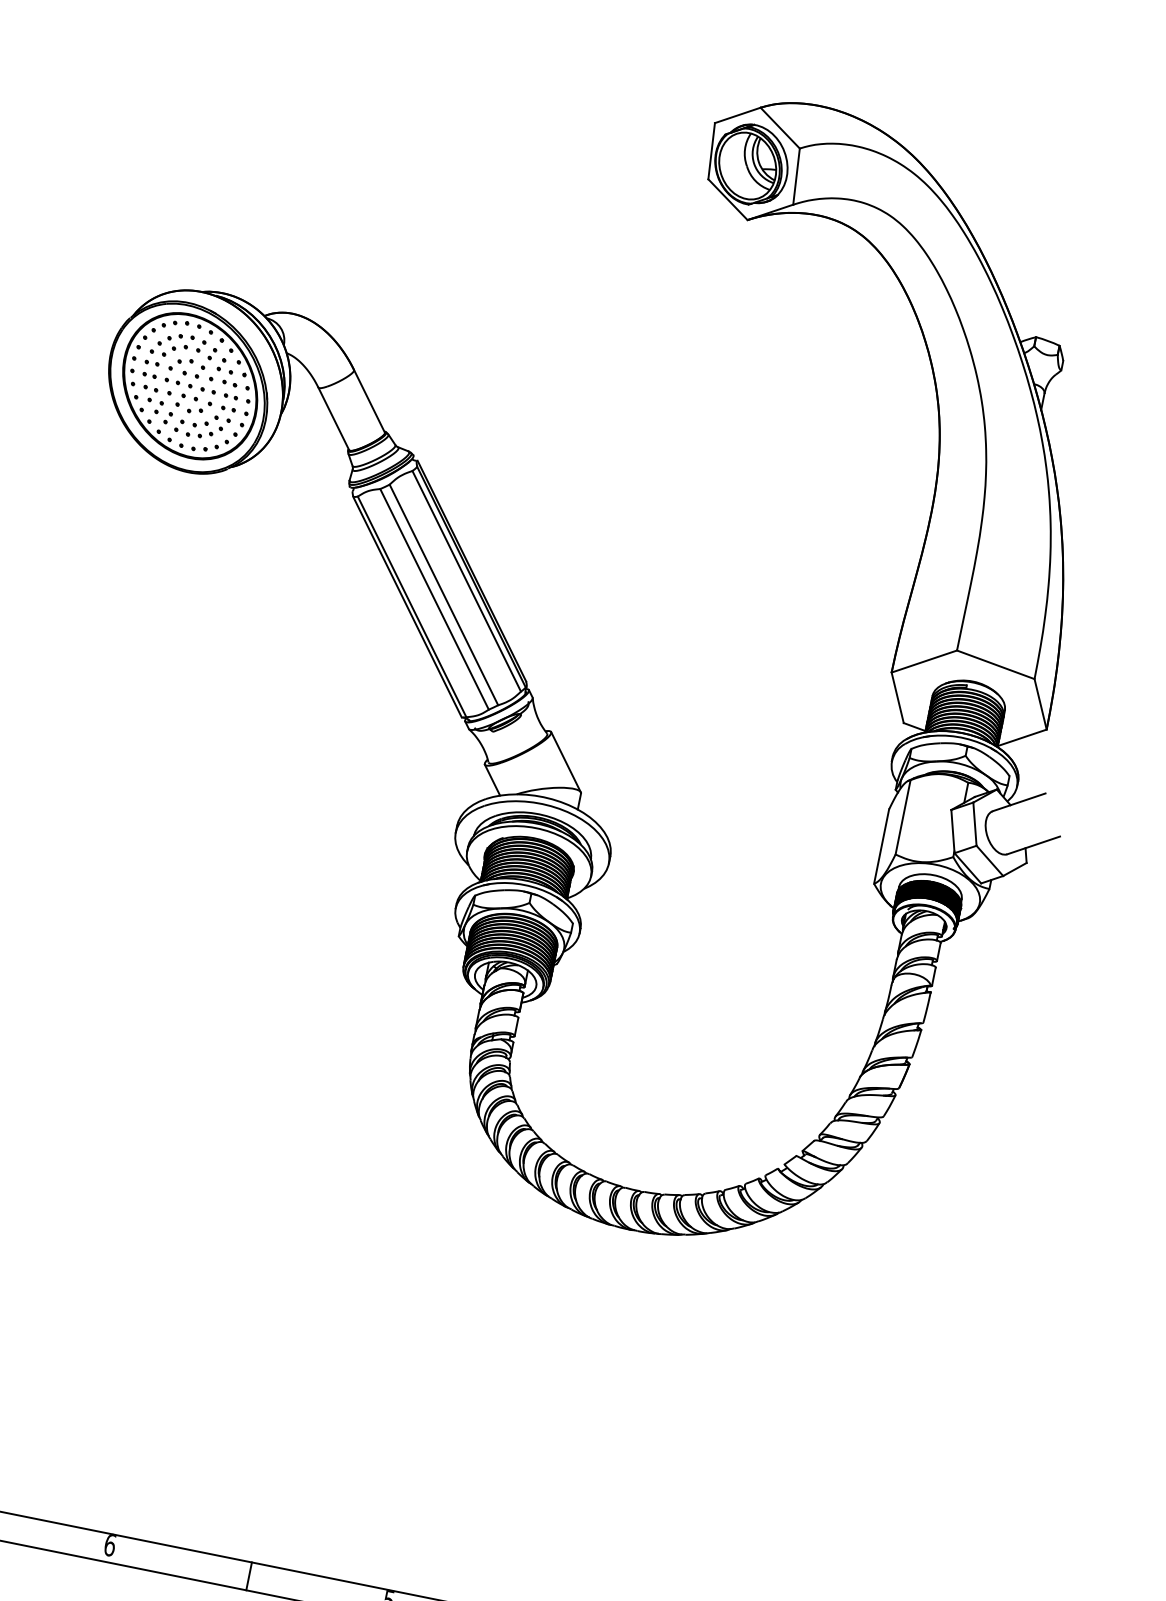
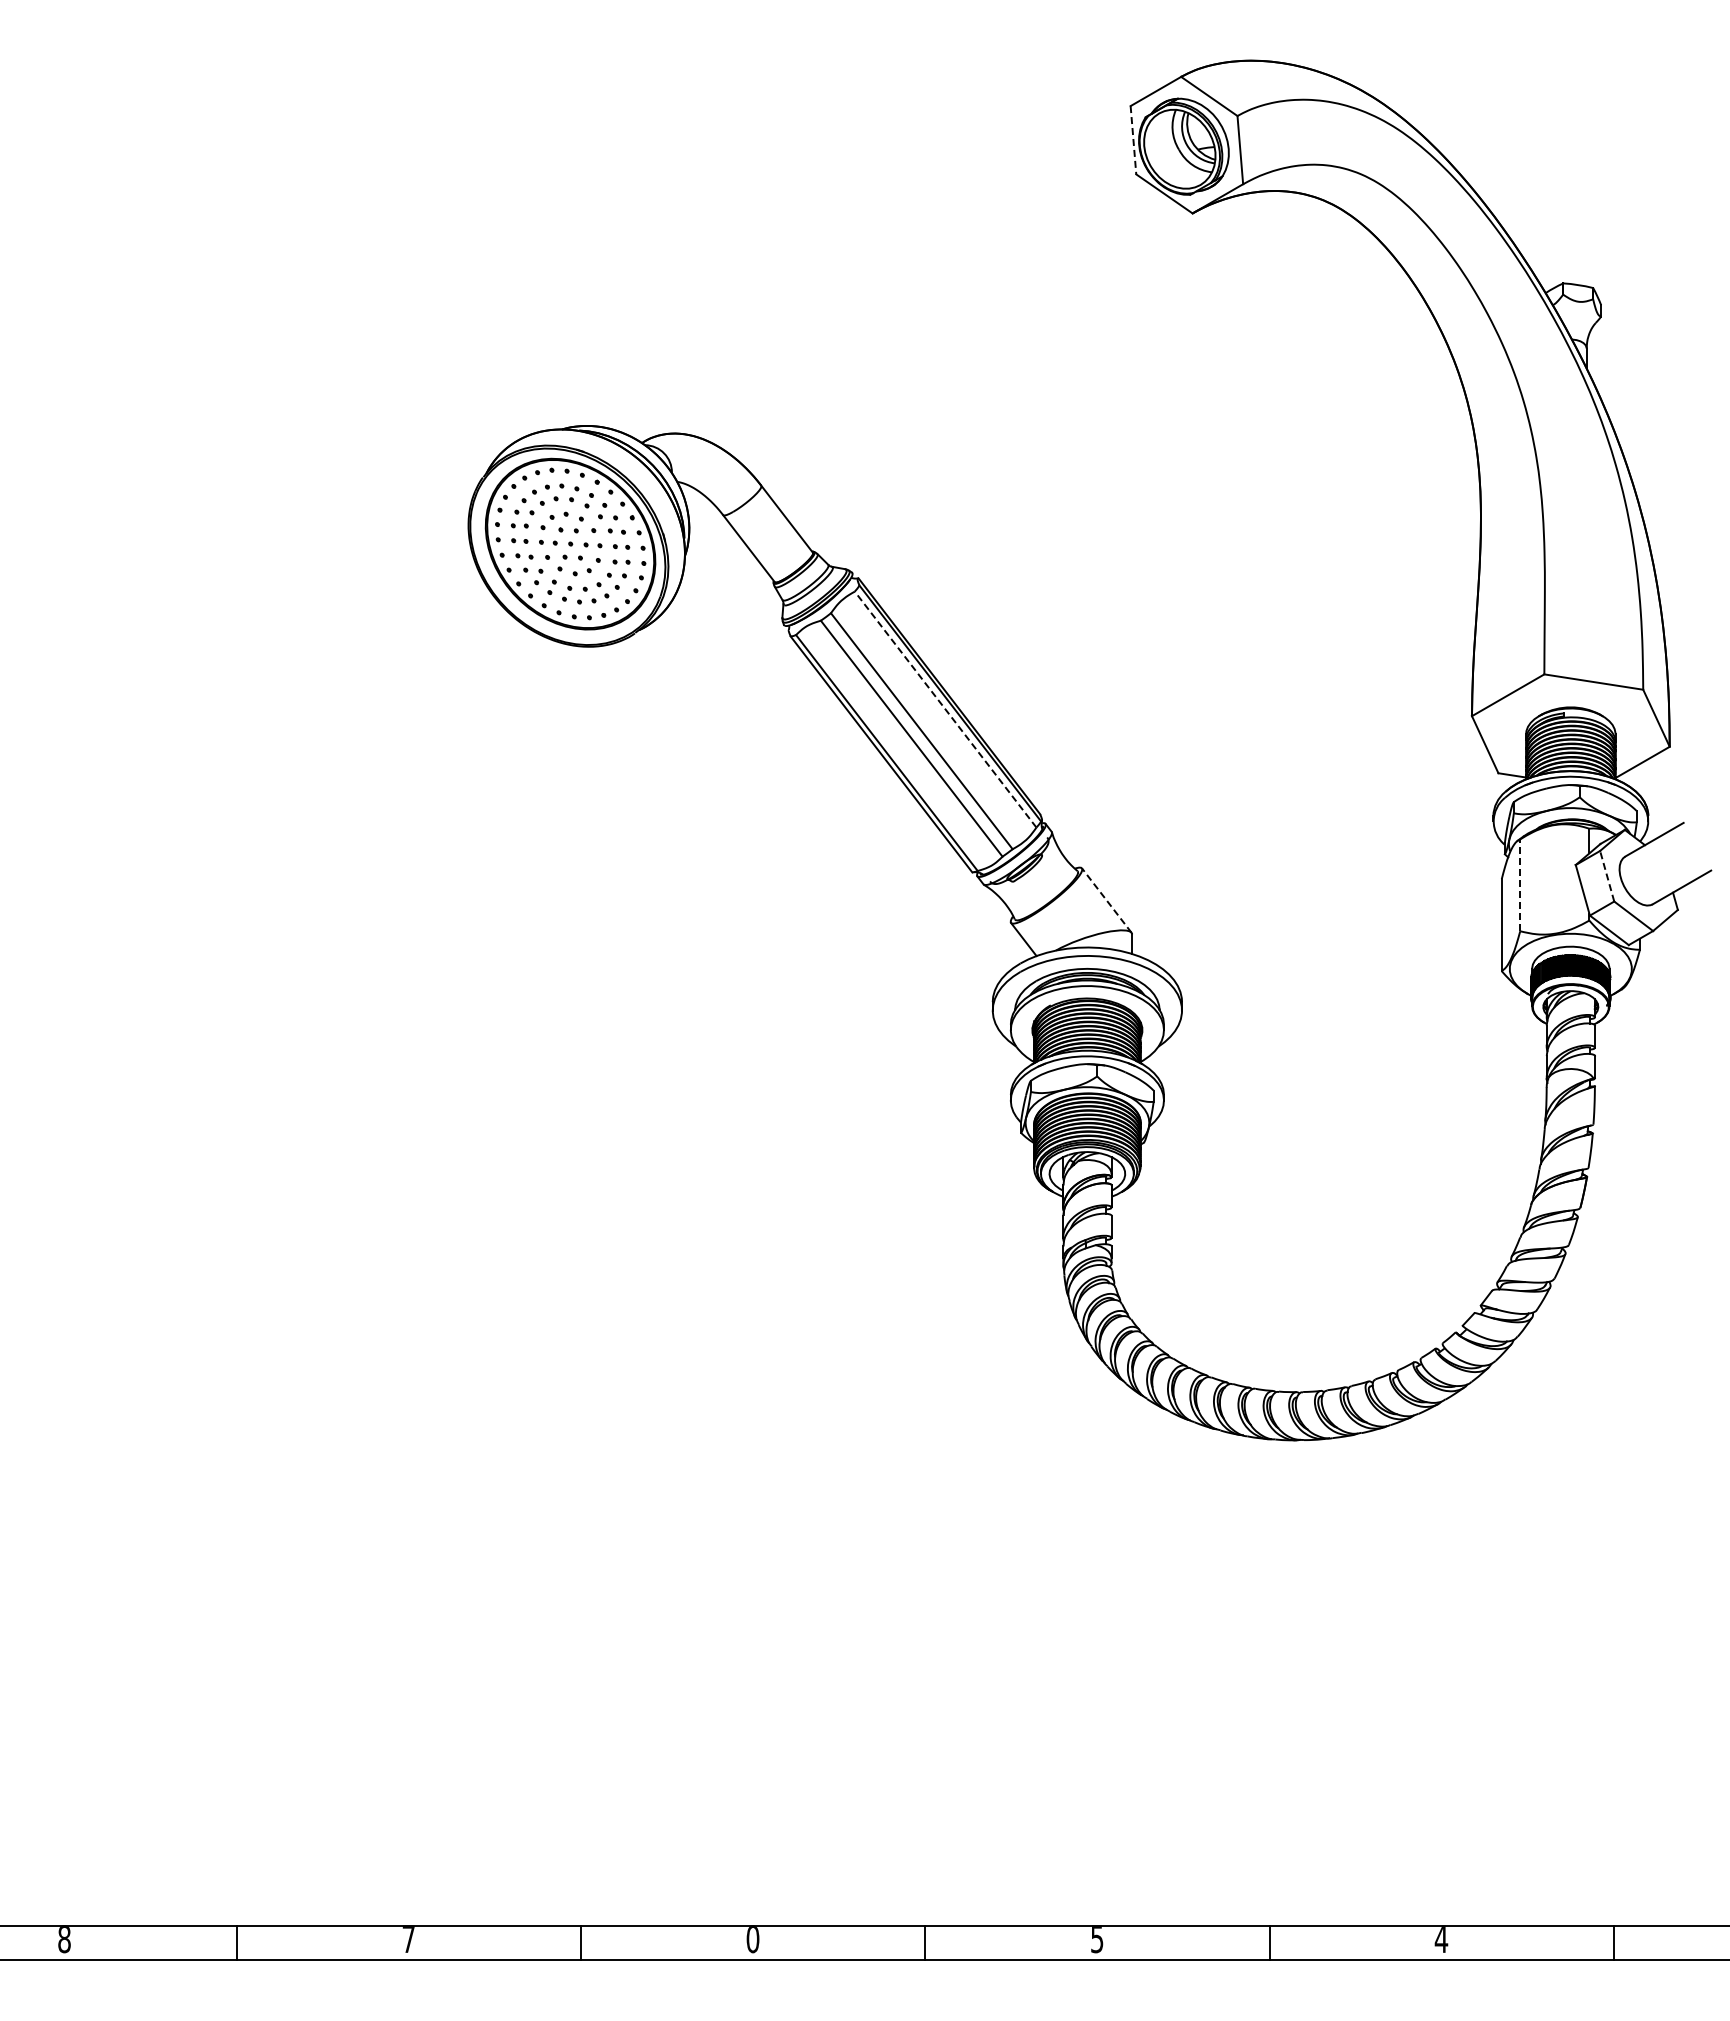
line: (711, 151) -> (1133, 140), solid -> dashed
line: (466, 581) -> (945, 709), solid -> dashed
line: (565, 762) -> (1106, 900), solid -> dashed
line: (903, 817) -> (1520, 885), solid -> dashed
line: (975, 823) -> (1607, 875), solid -> dashed
text: (109, 1546) -> (752, 1940), 6 -> 0

